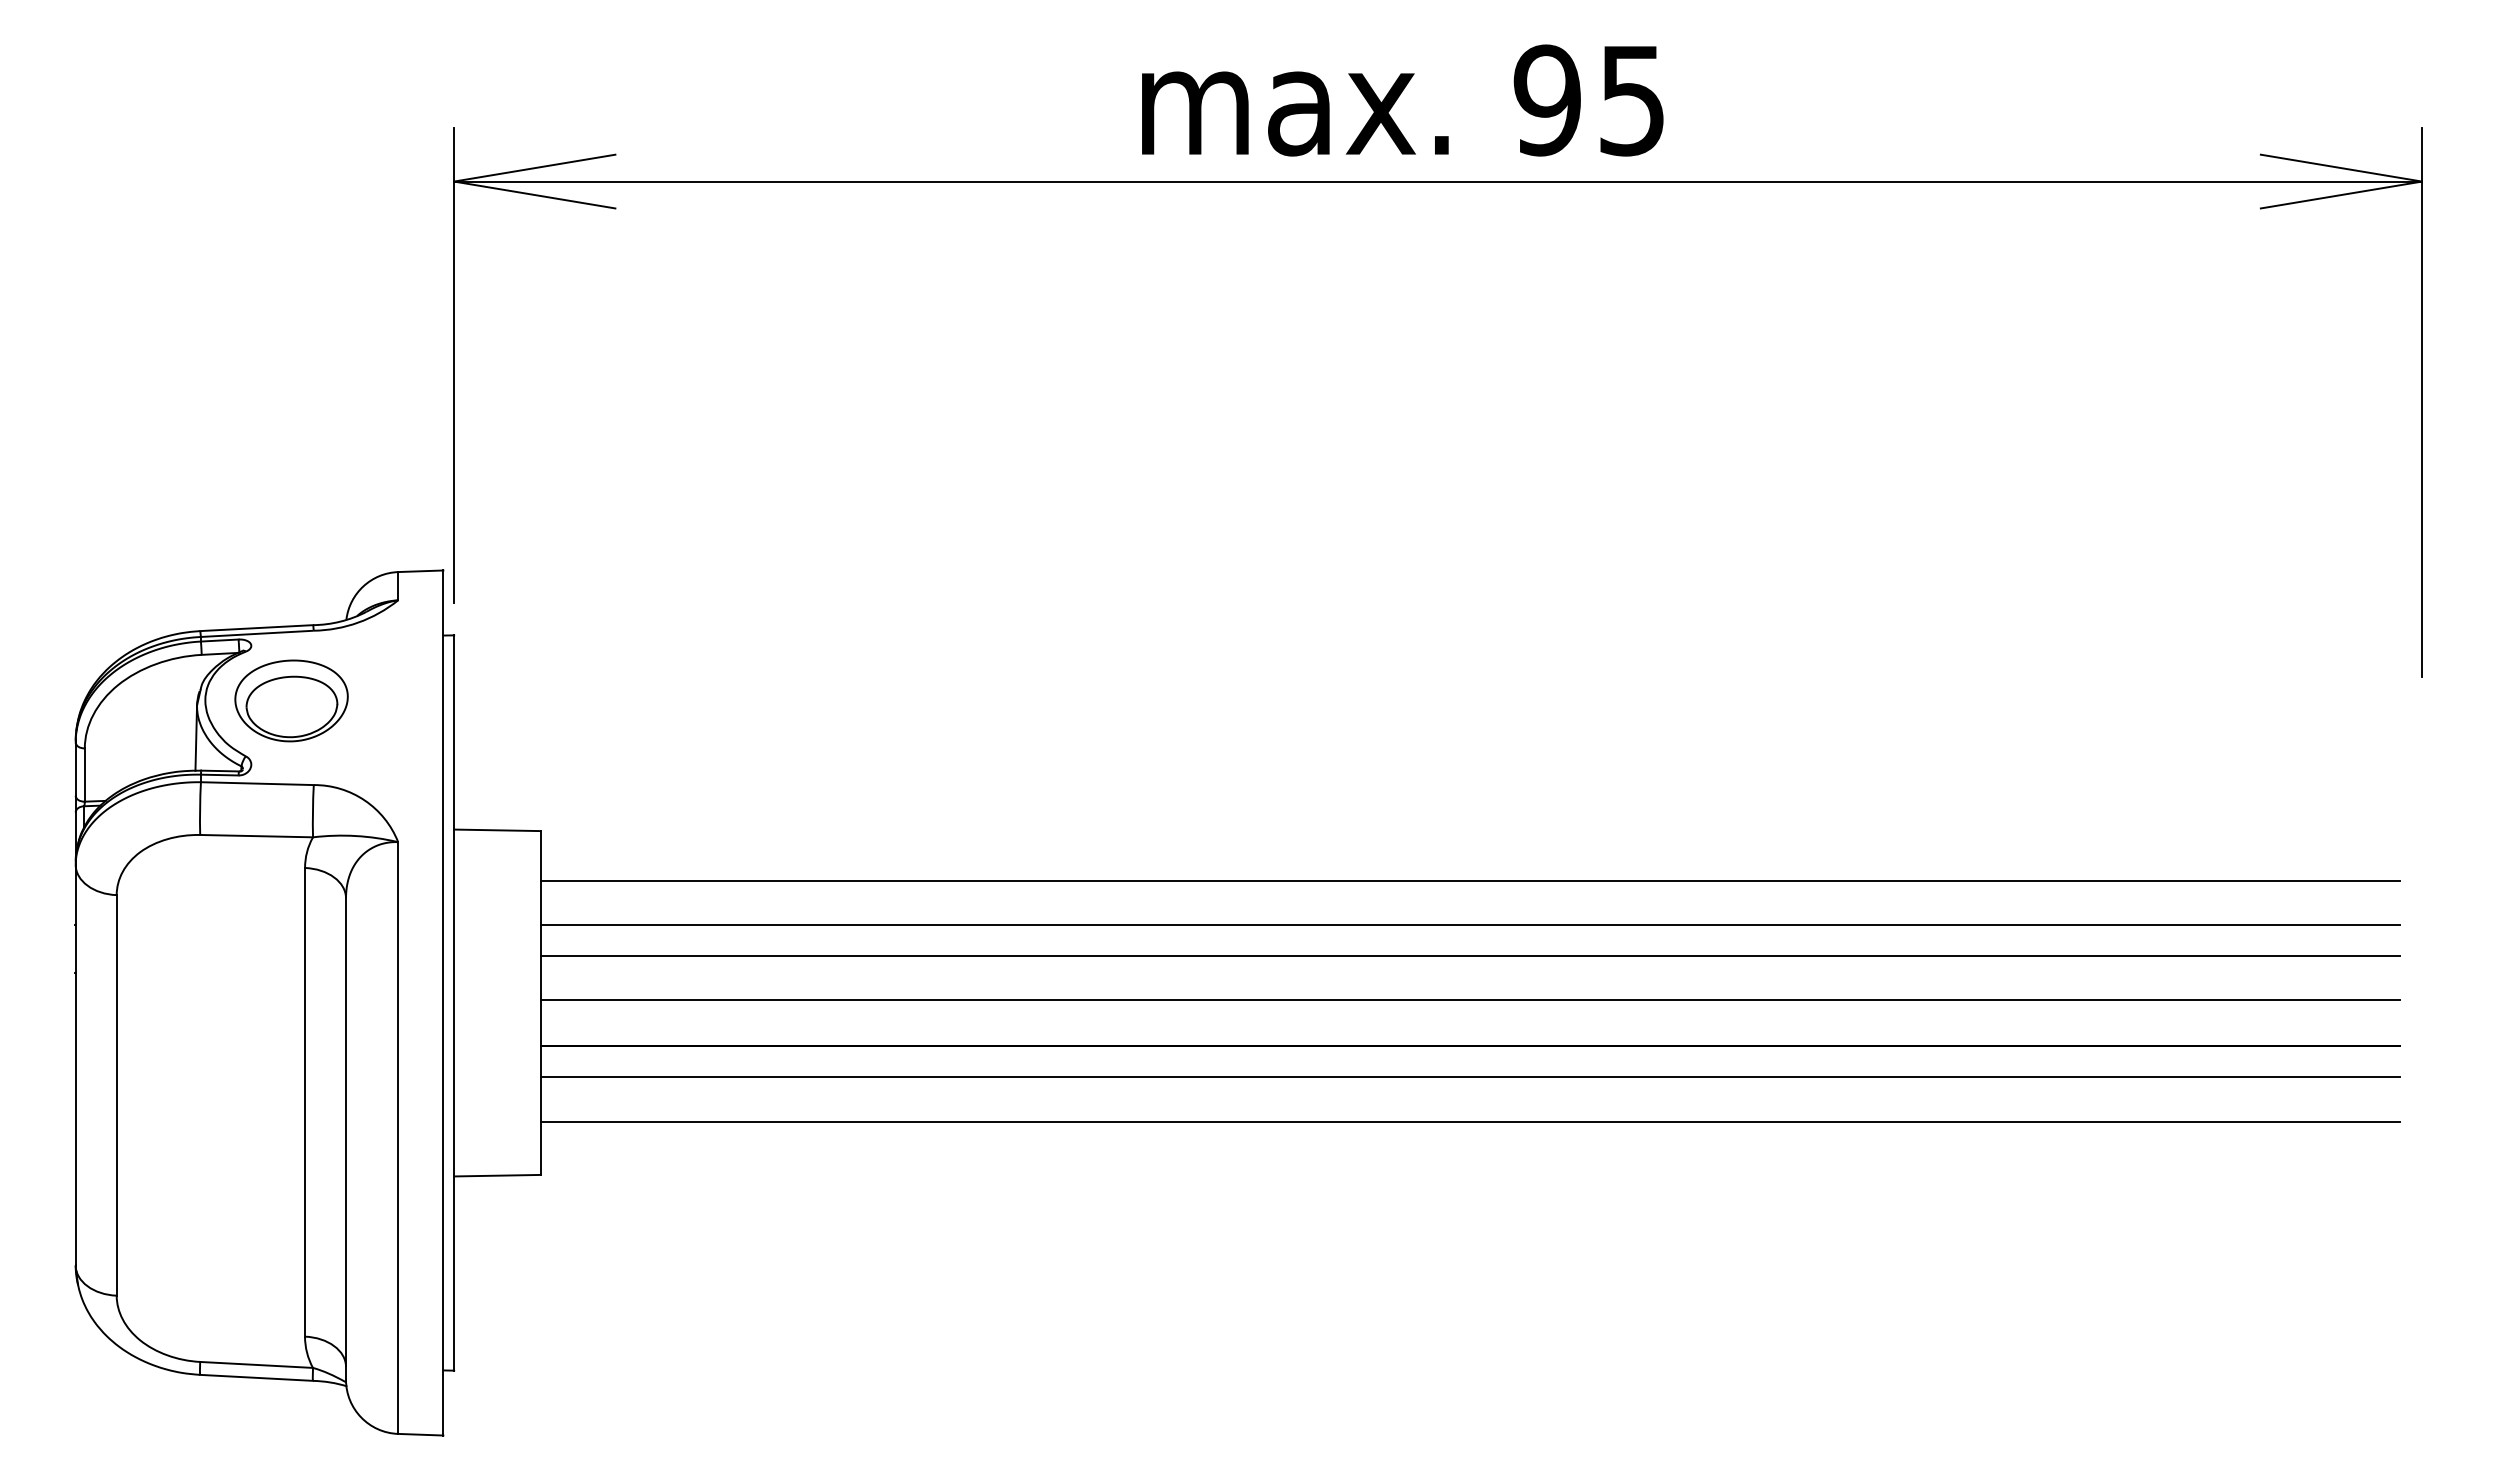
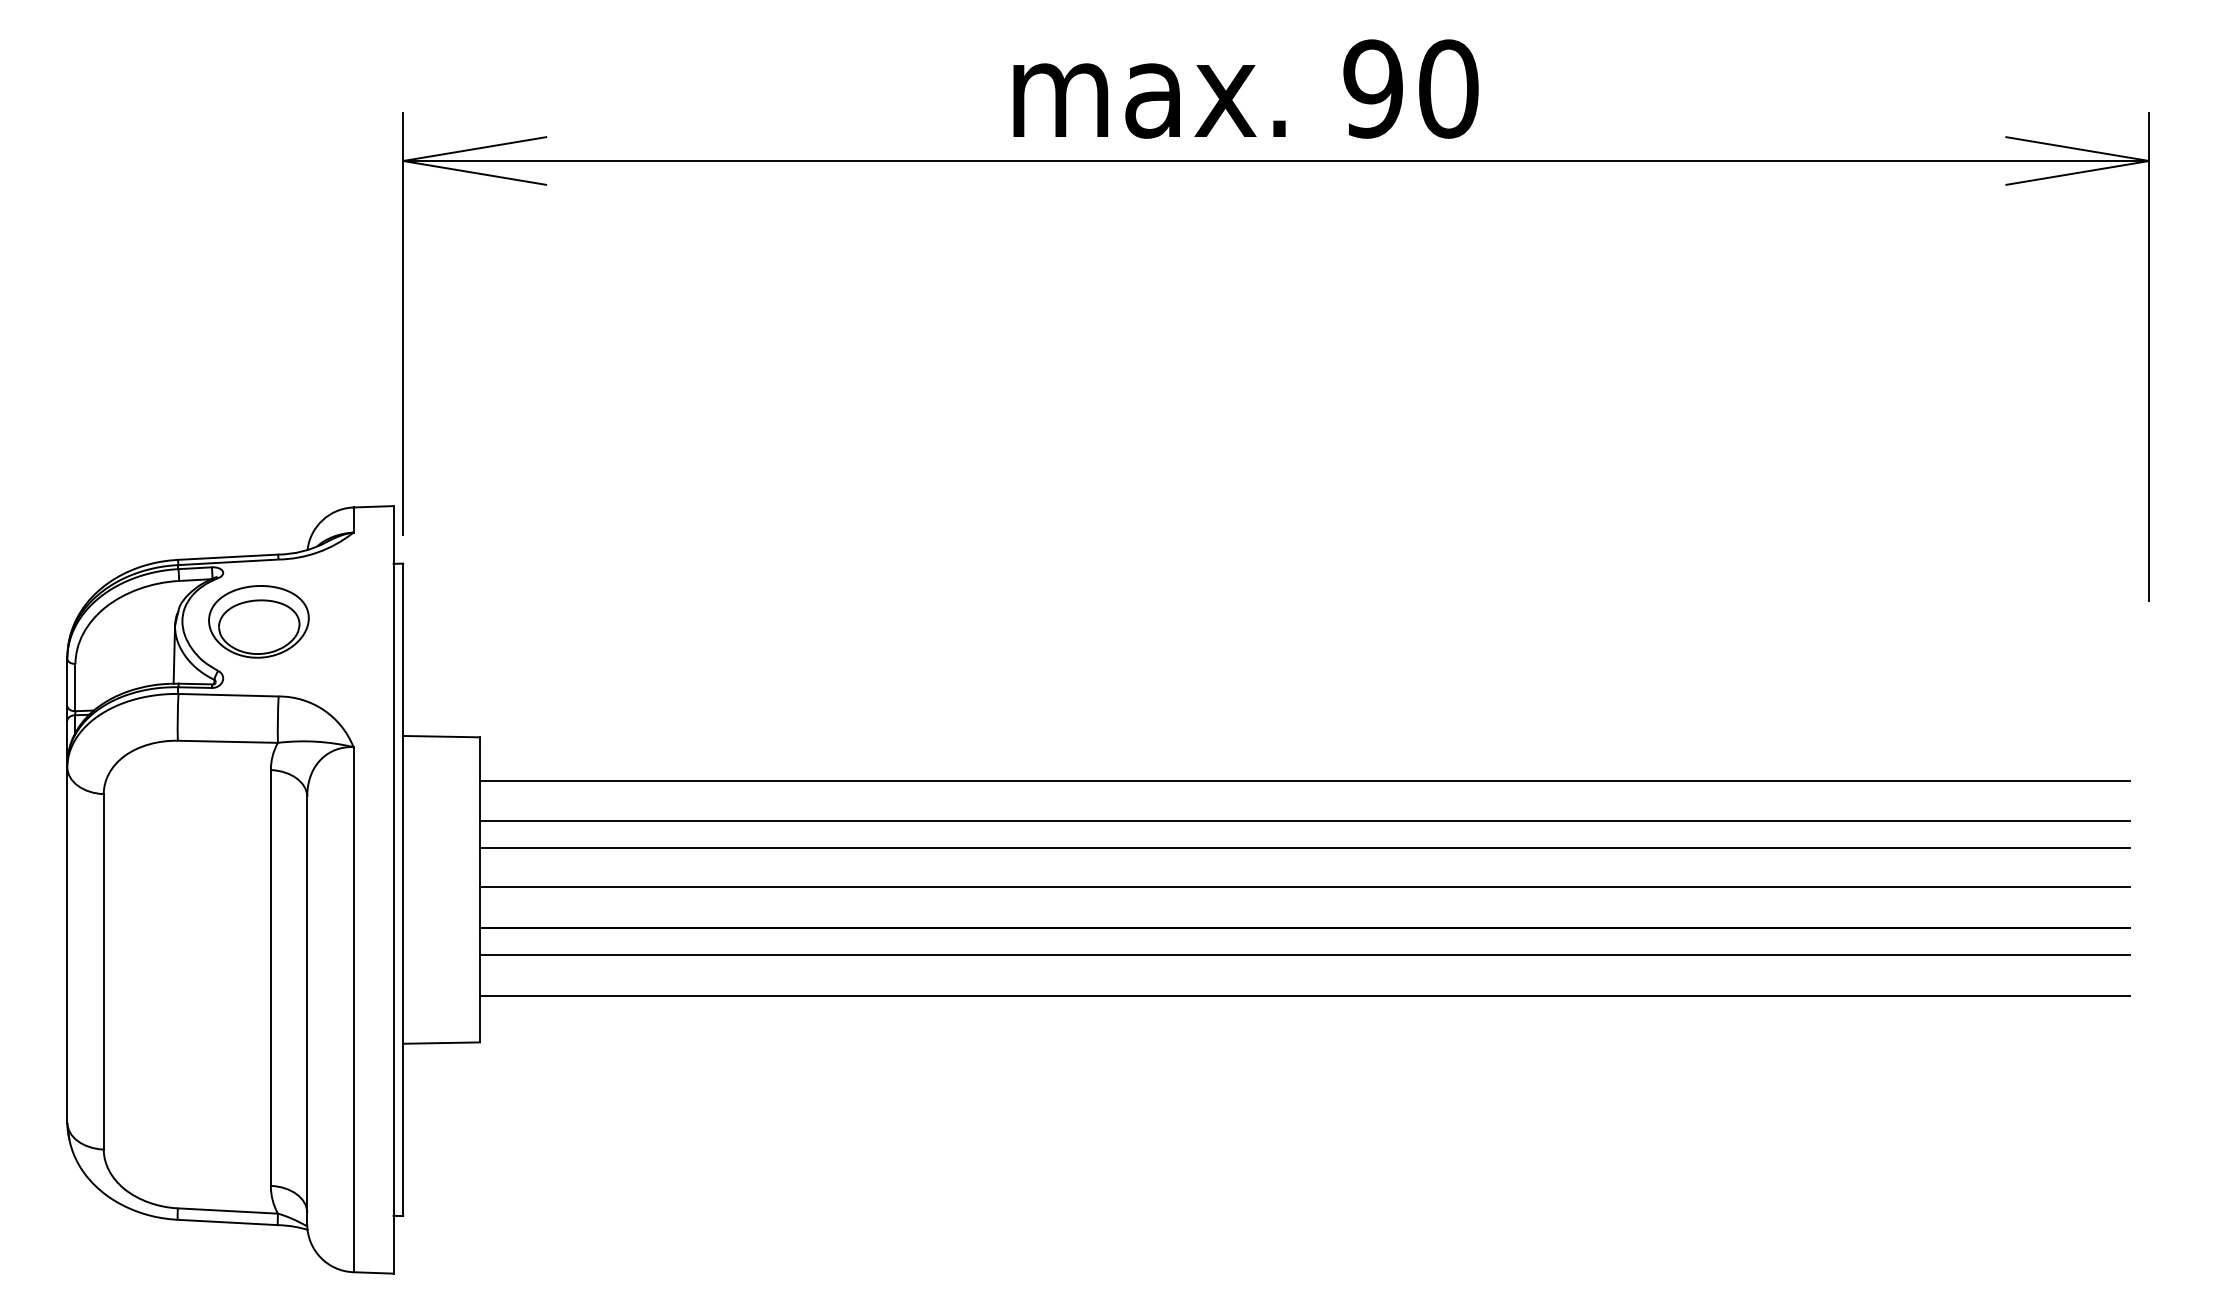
text: (1632, 100) -> (1448, 89), 95 -> 90

